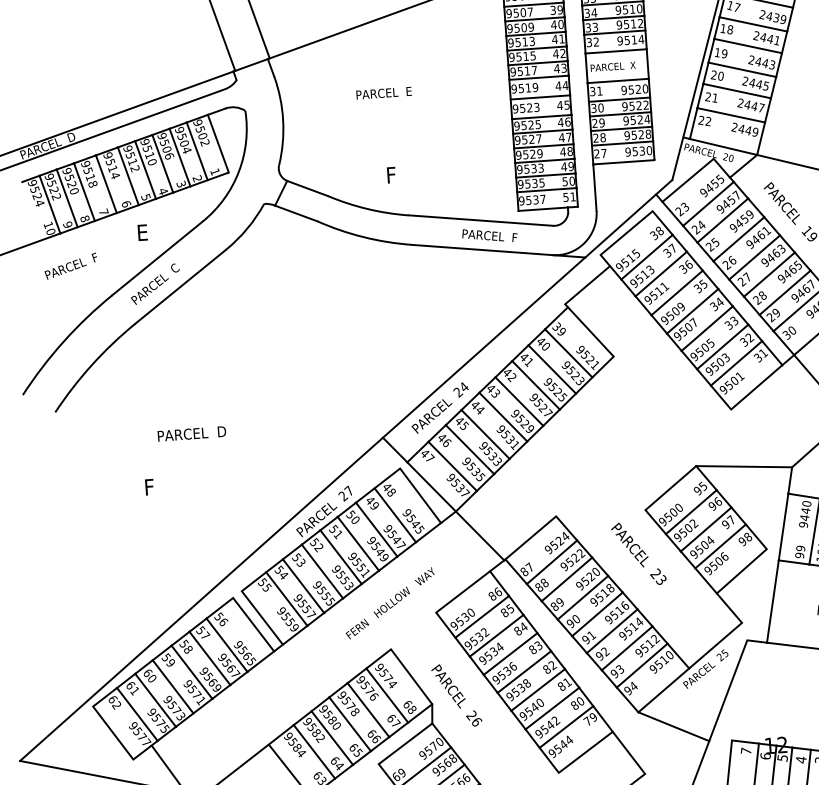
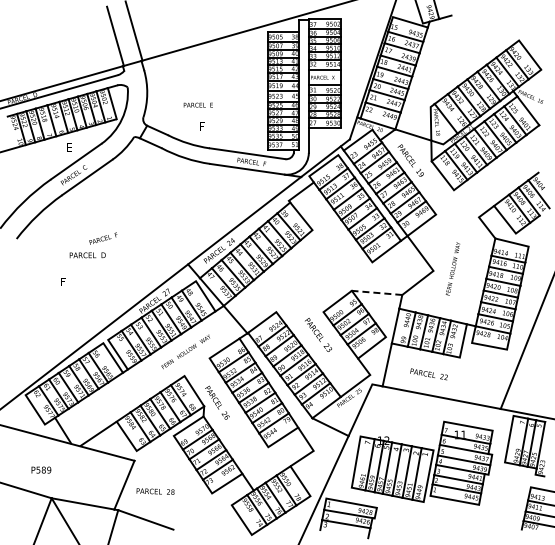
text: (382, 92) -> (197, 104), moved
text: (71, 265) -> (103, 238), moved
line: (742, 465) -> (376, 292), solid -> dashed

